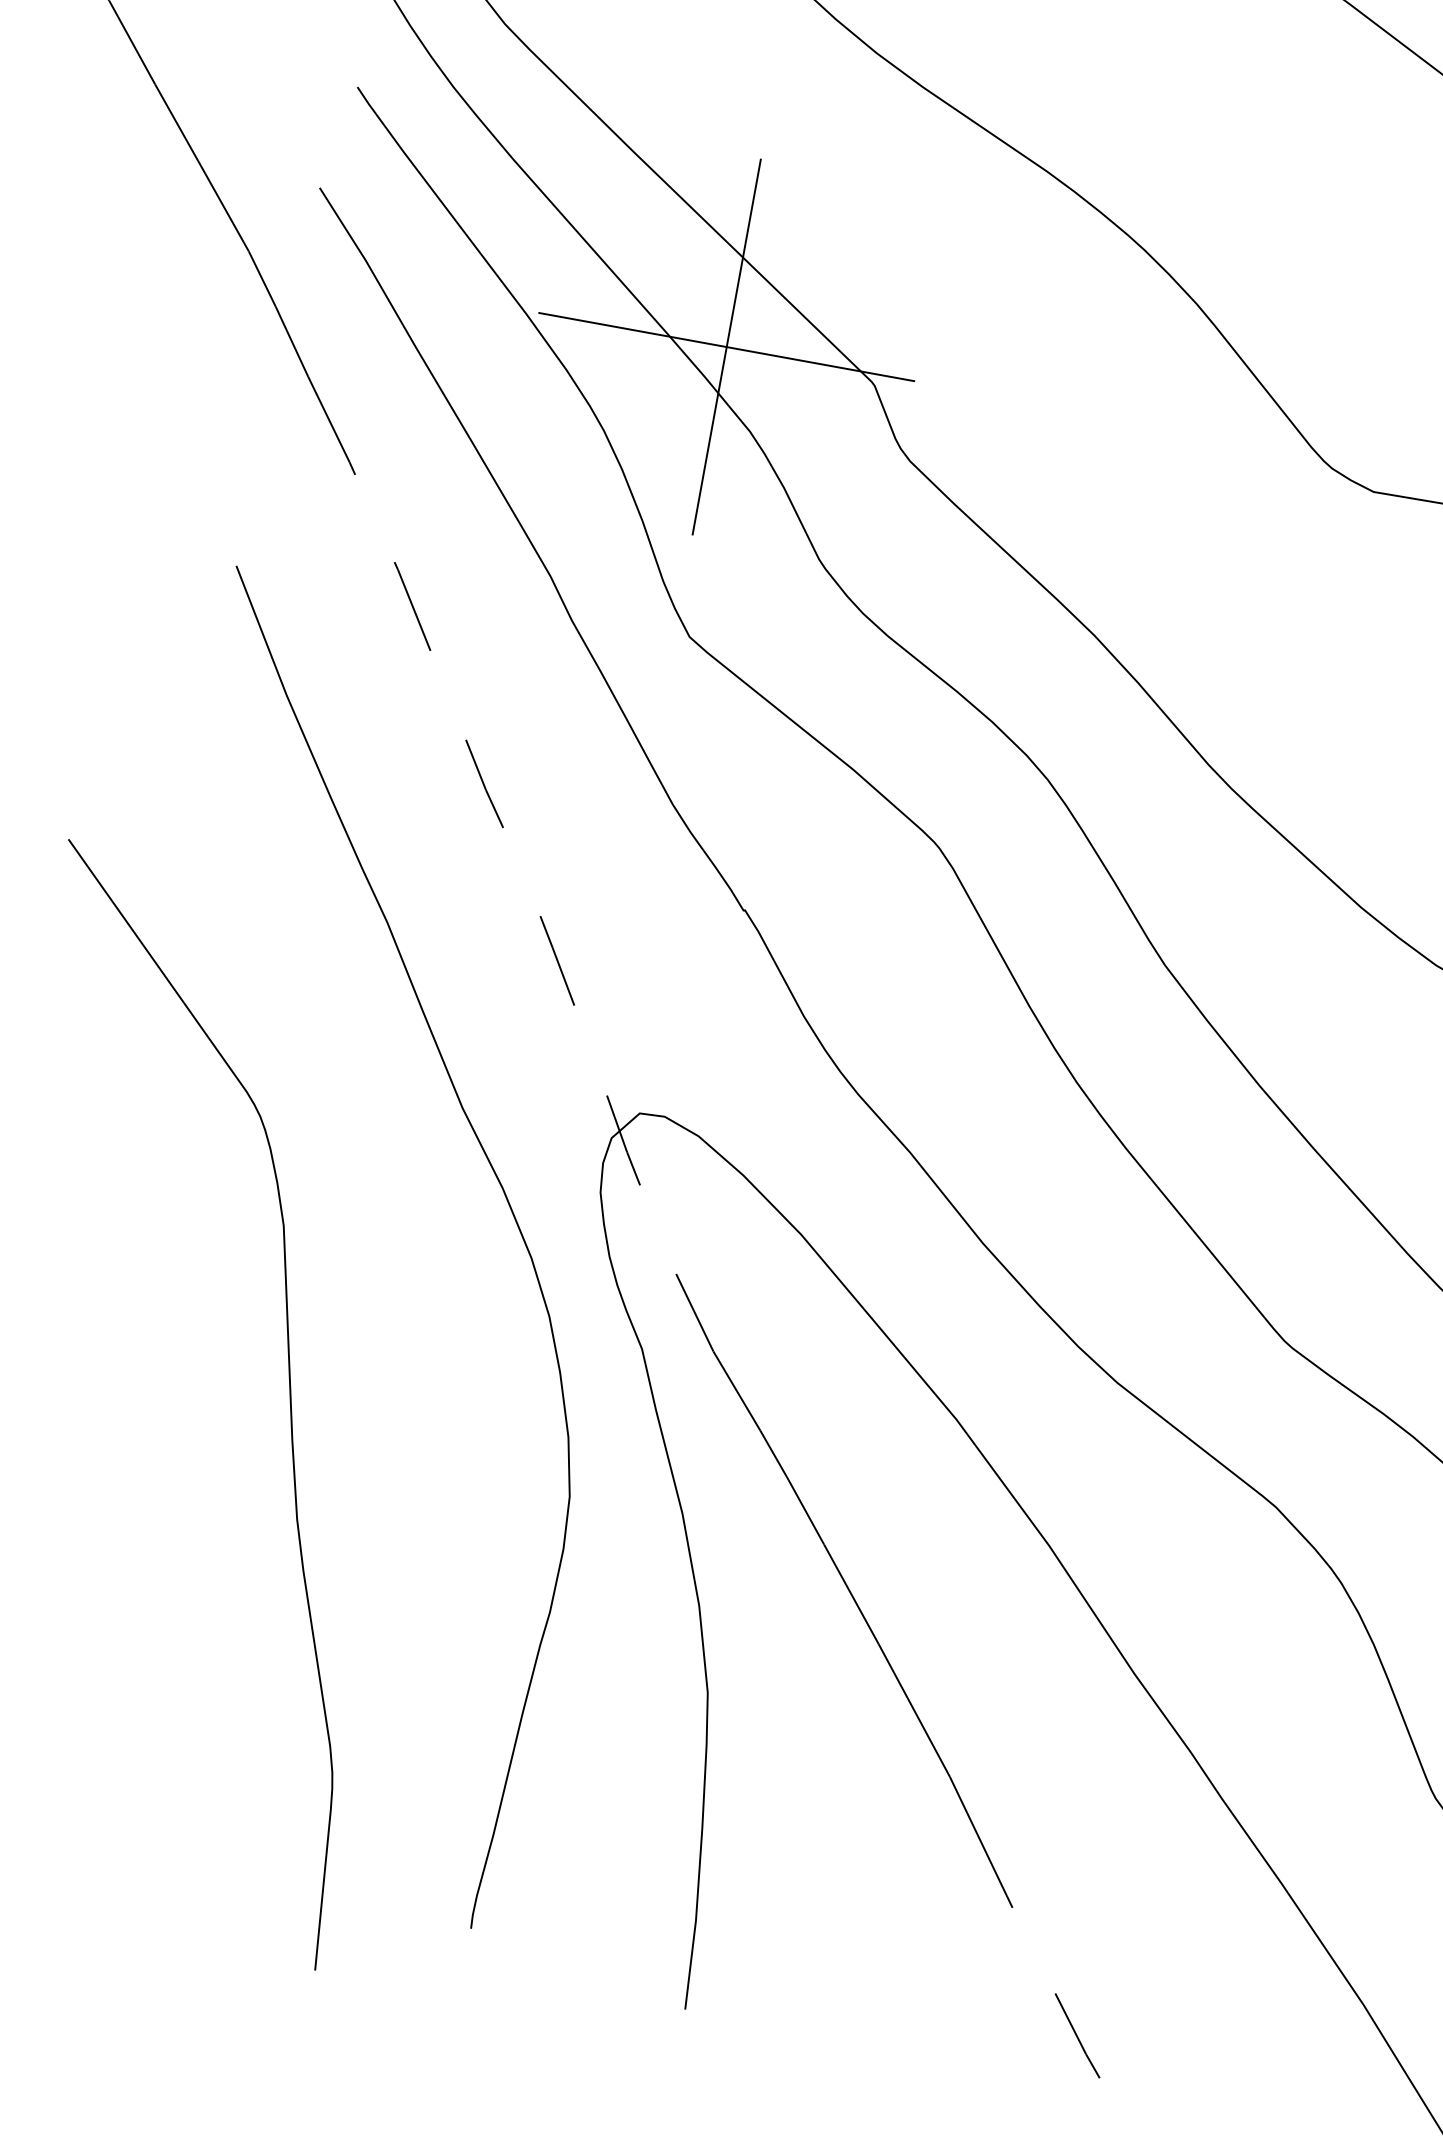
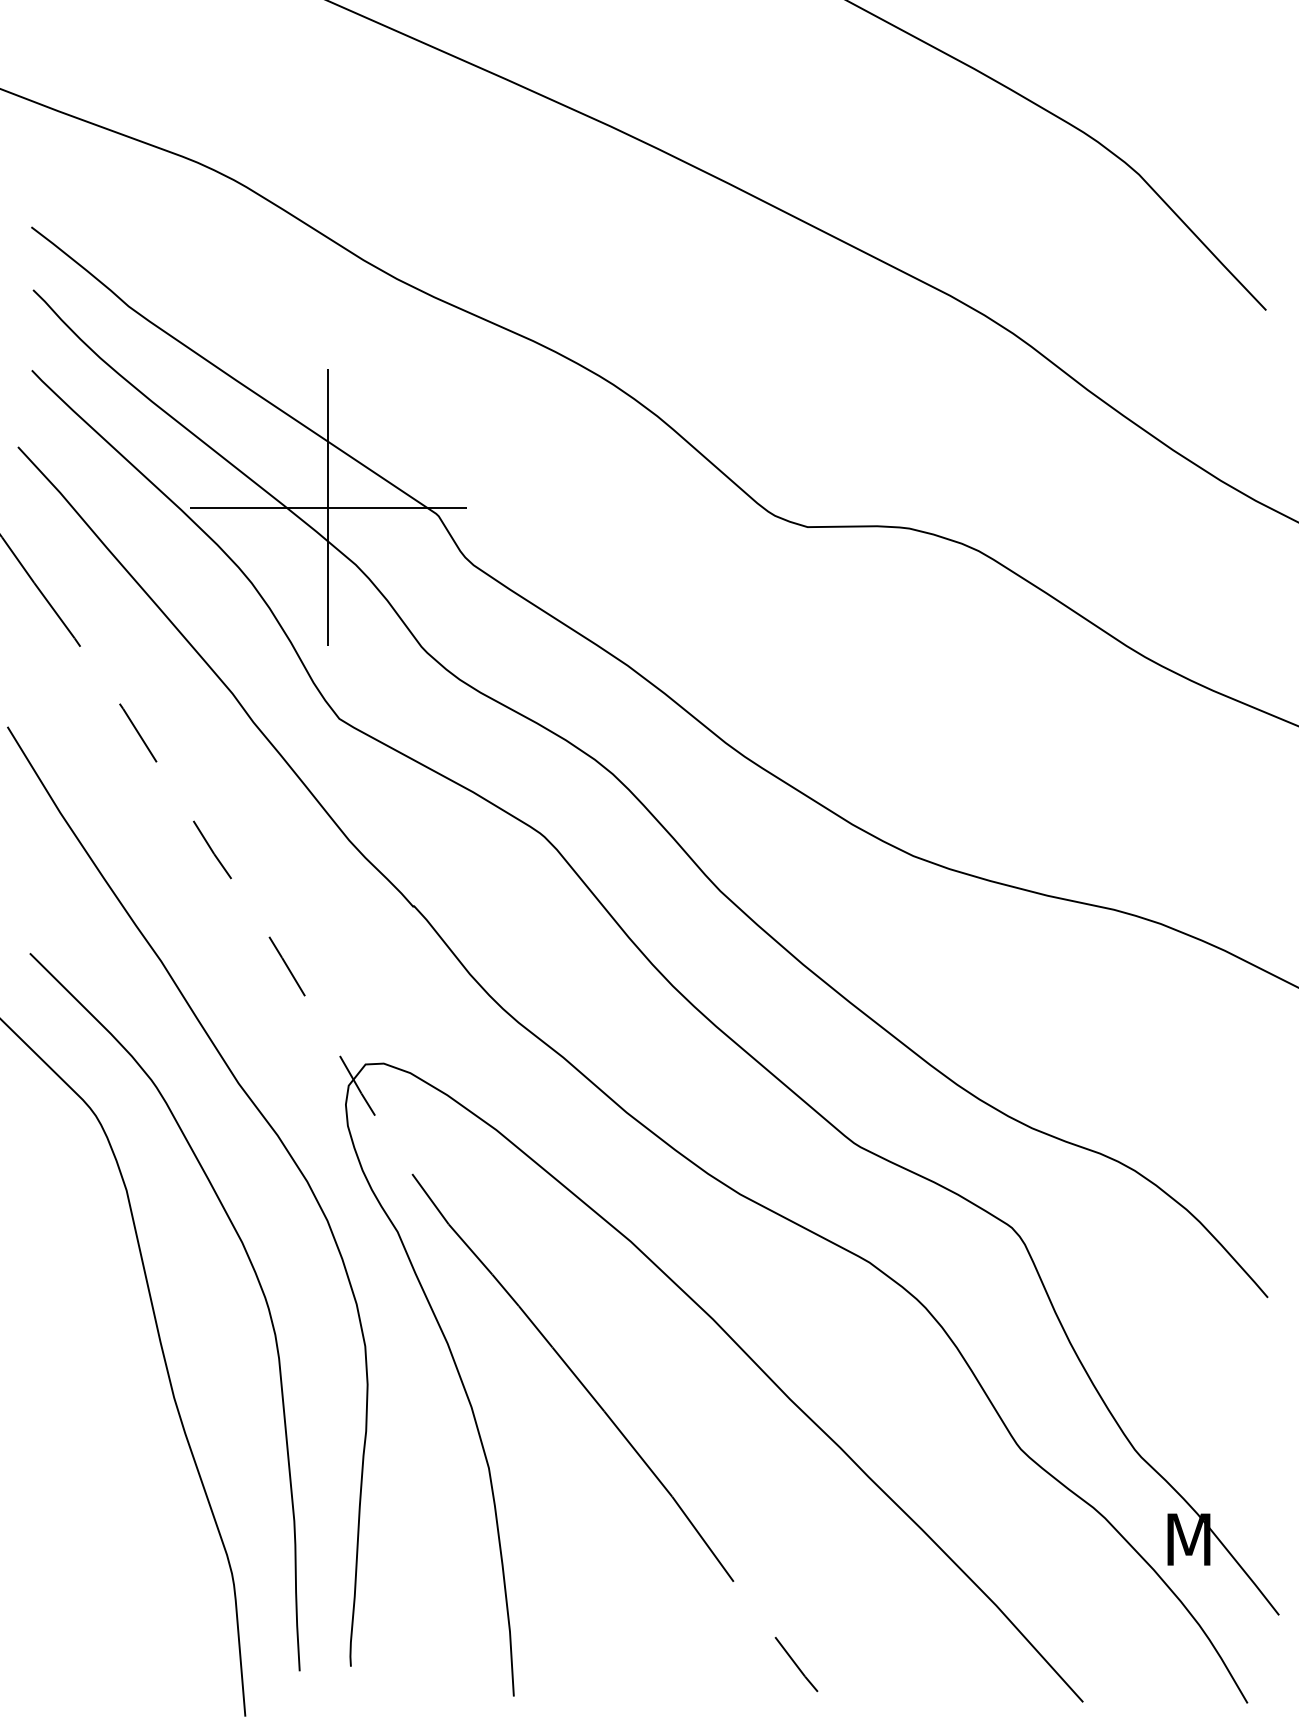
curve: (438, 1377) -> (256, 1278), added

